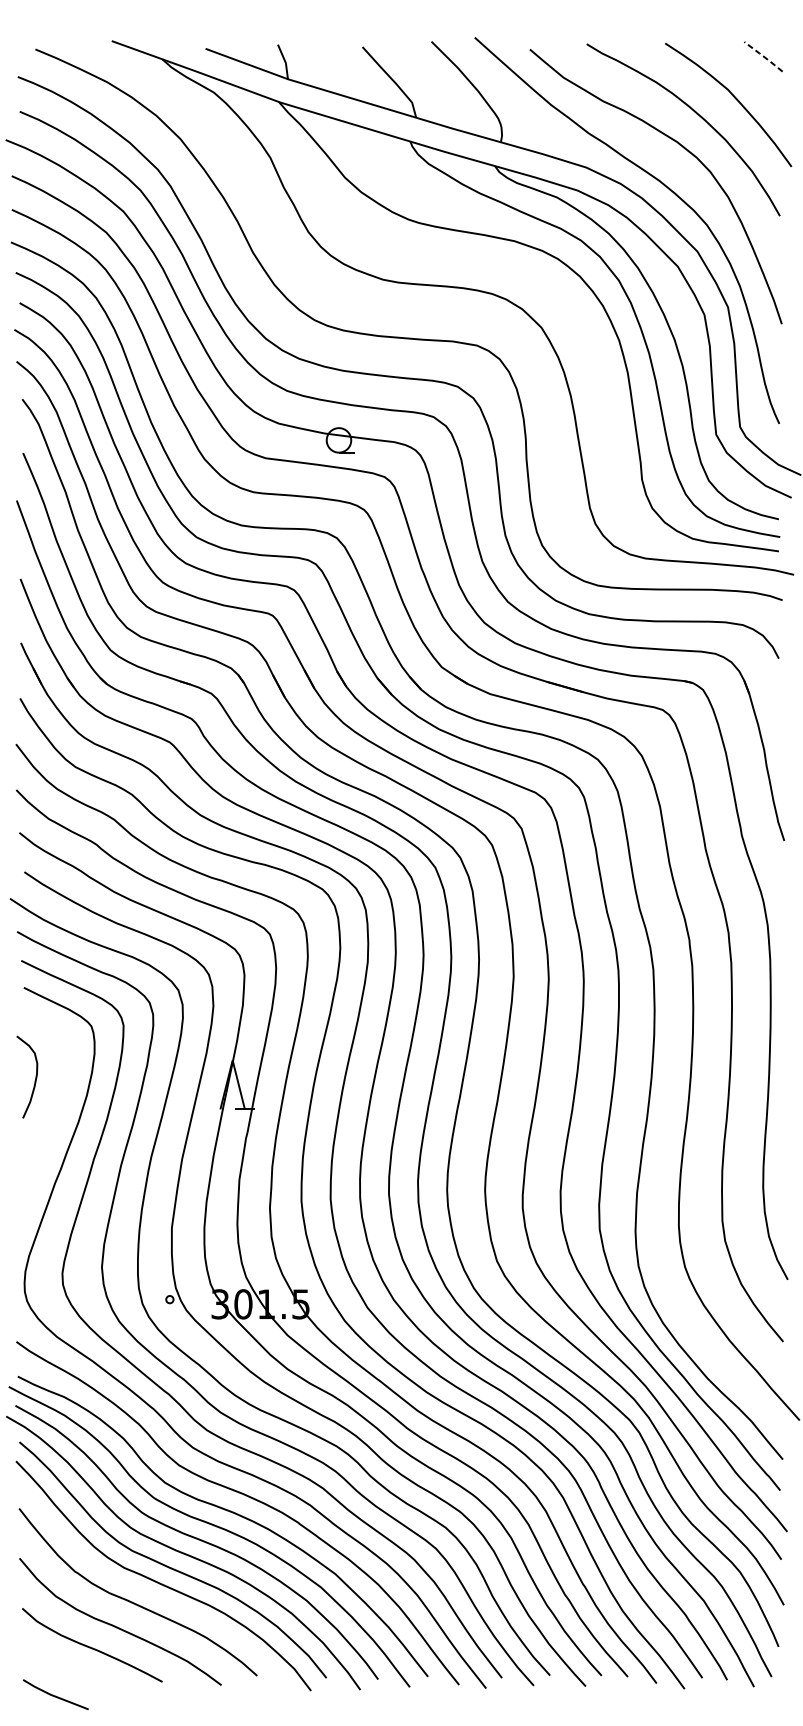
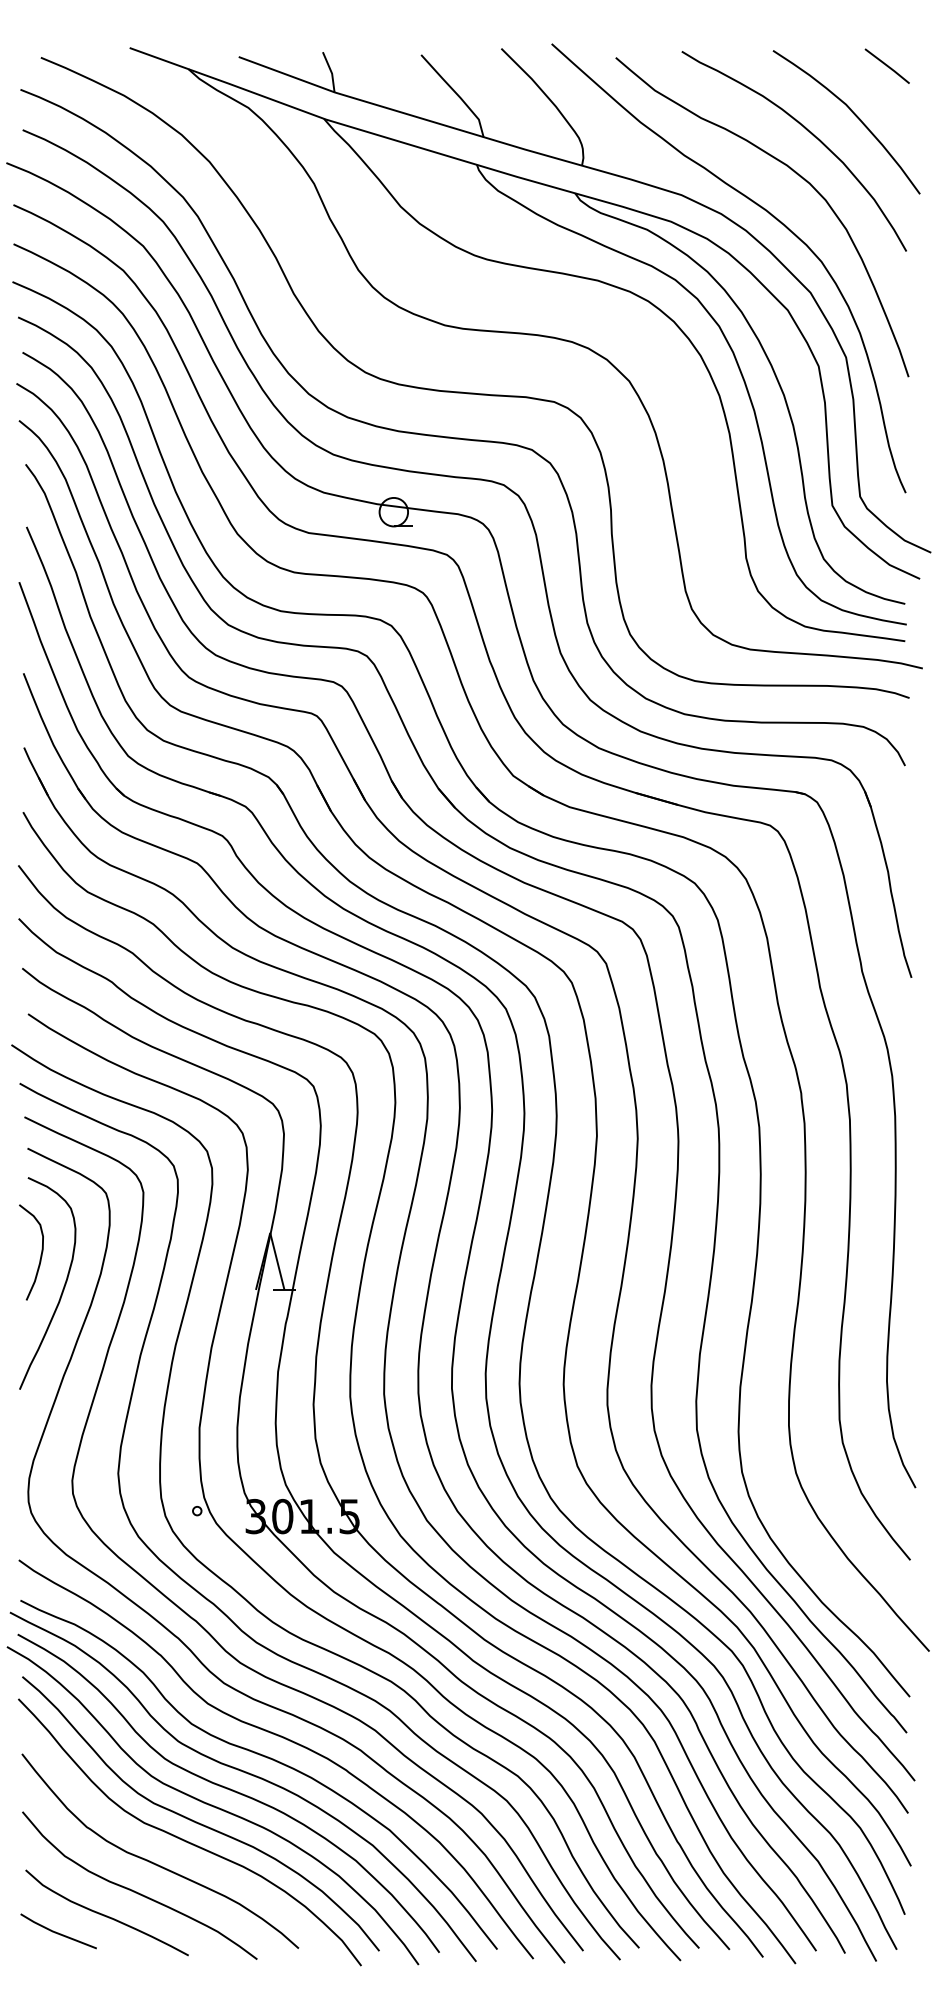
line: (763, 56) -> (887, 65), dashed -> solid
curve: (53, 1110) -> (61, 1291), added
line: (55, 1695) -> (58, 1932), moved

